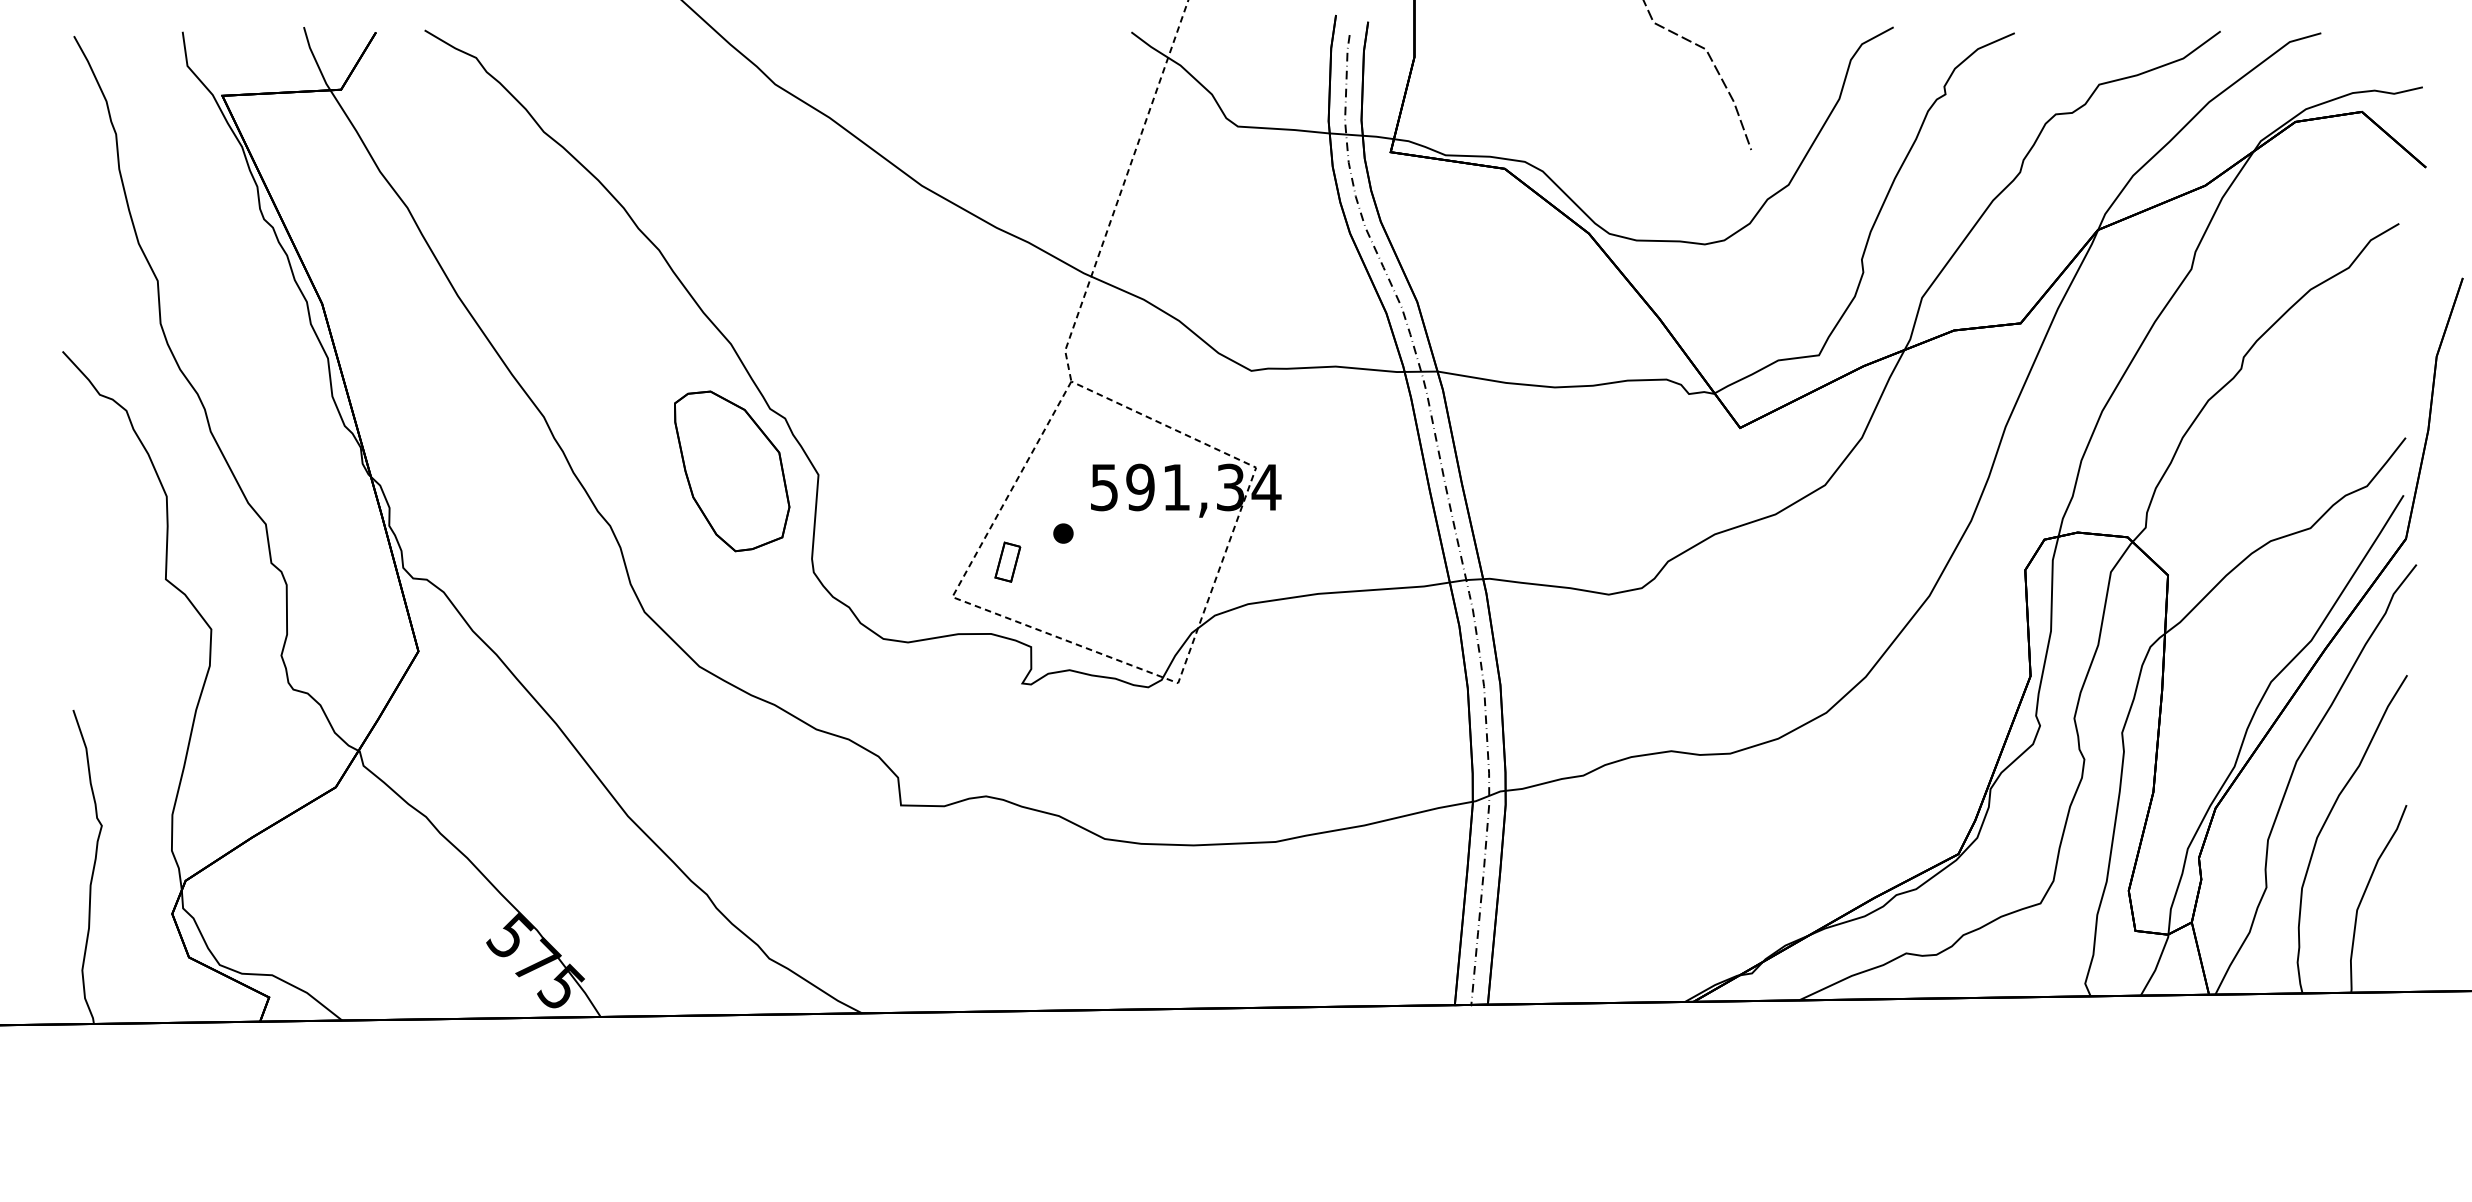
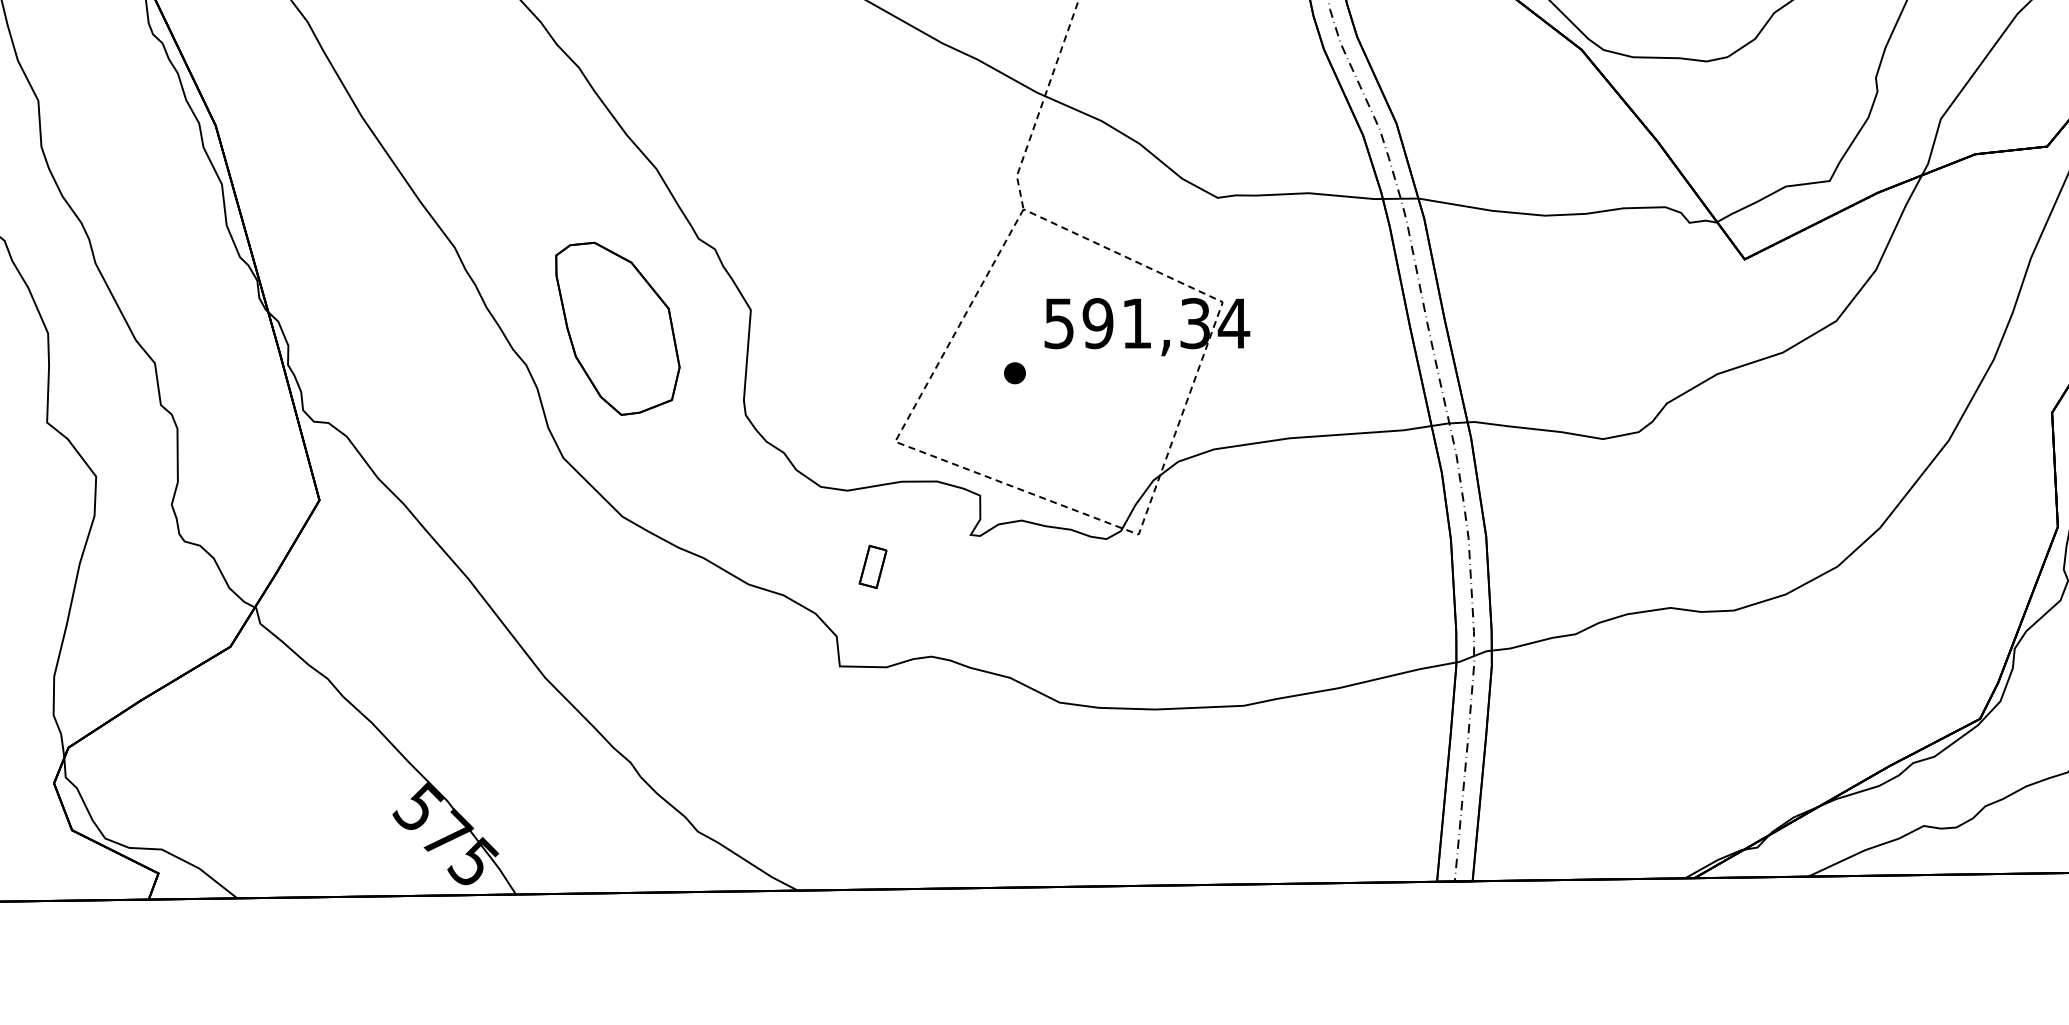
part: (732, 471) -> (618, 328), moved
part: (1007, 561) -> (872, 566), moved

